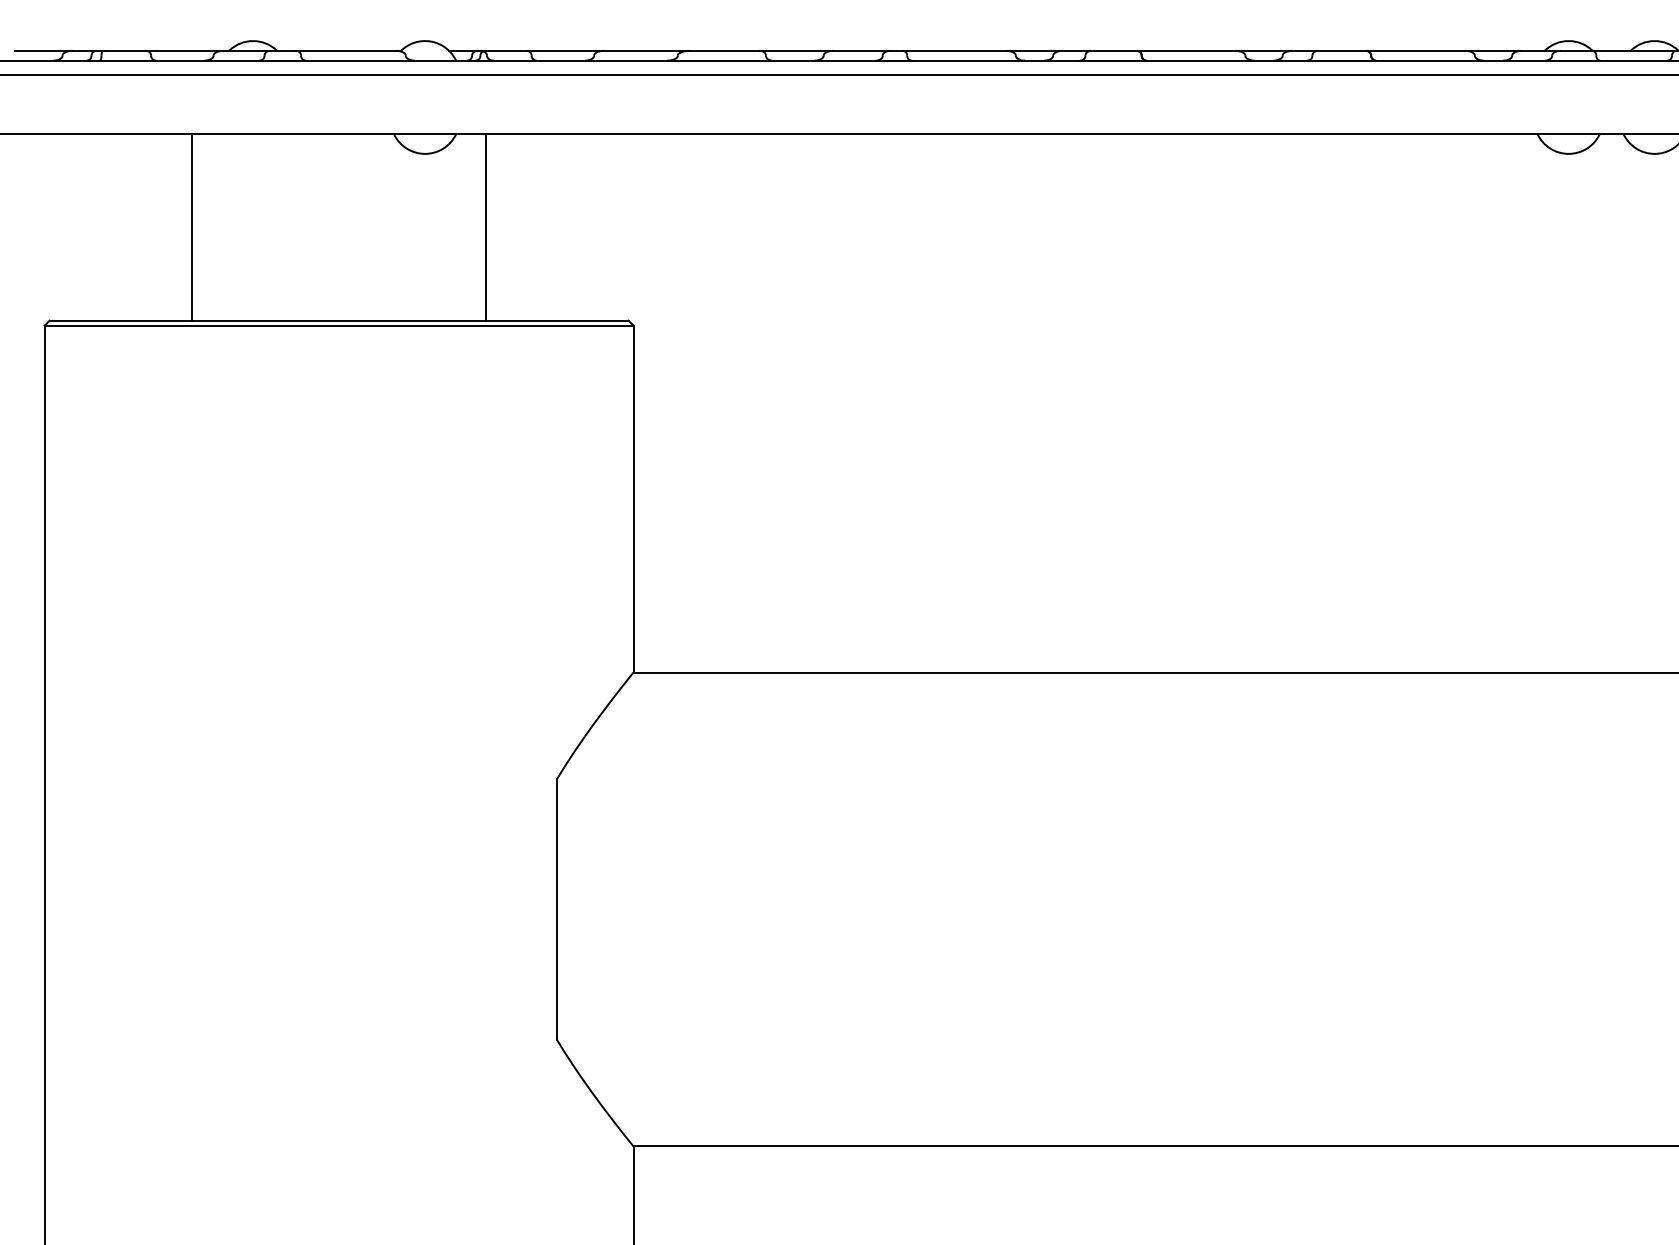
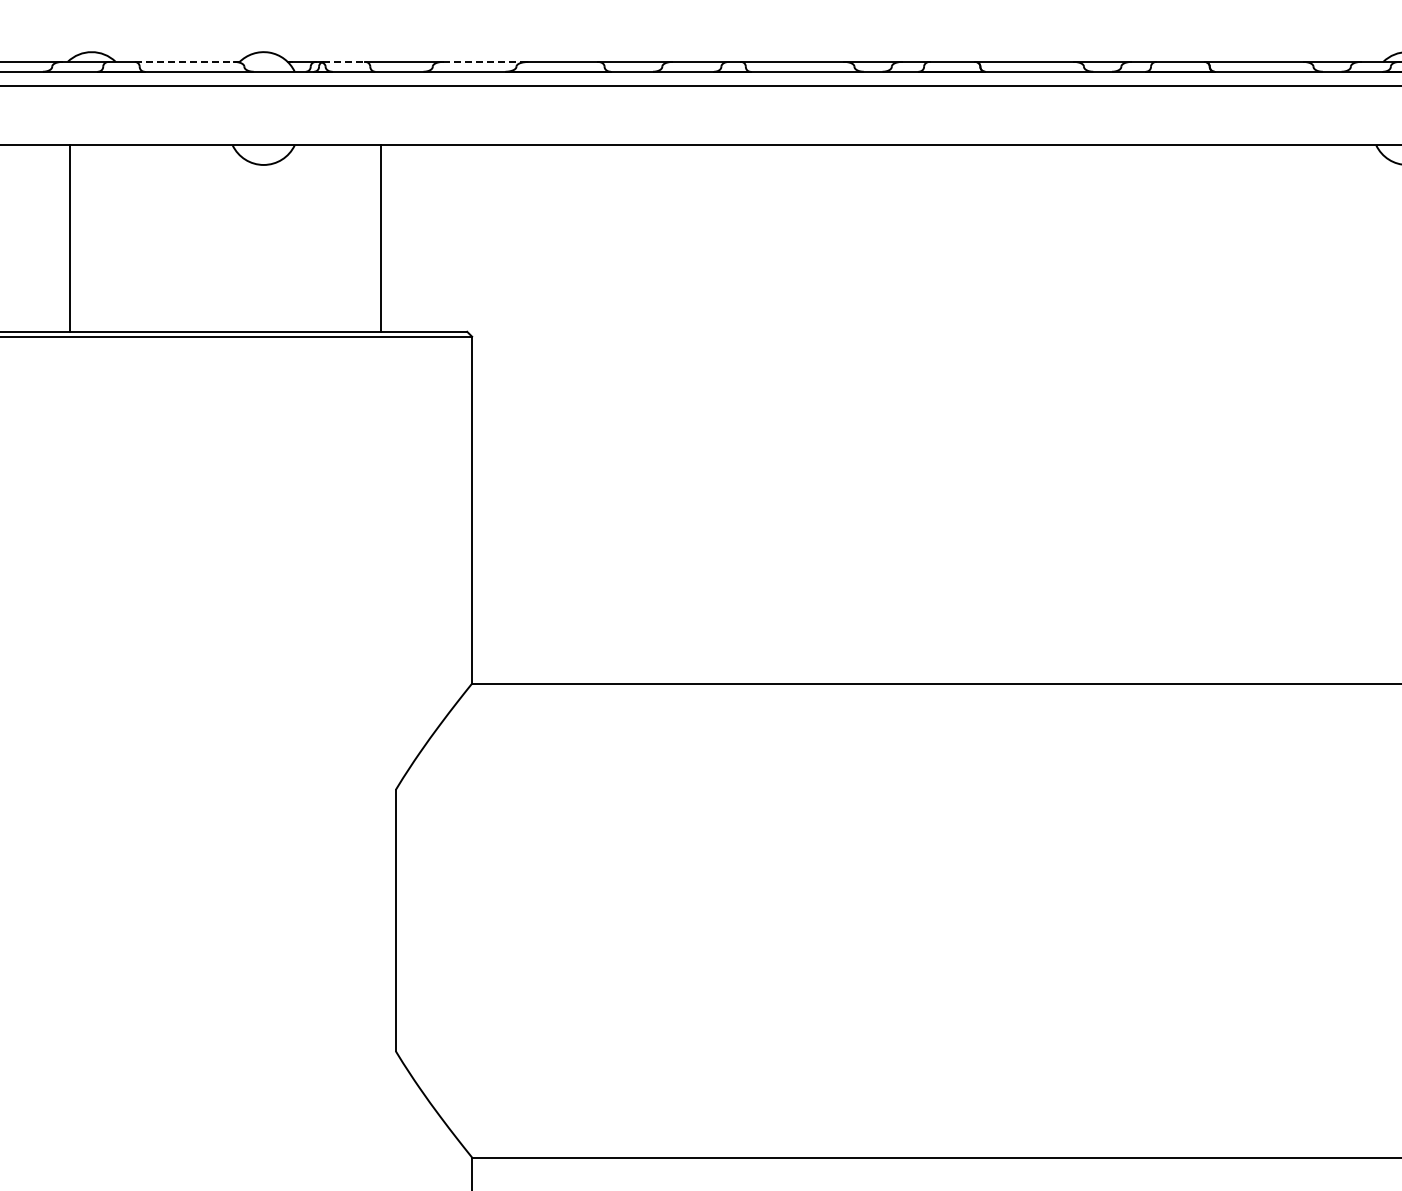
line: (345, 50) -> (184, 61), solid -> dashed
line: (505, 50) -> (344, 61), solid -> dashed
line: (646, 50) -> (485, 61), solid -> dashed
line: (191, 227) -> (69, 238), moved
line: (486, 227) -> (381, 238), moved

